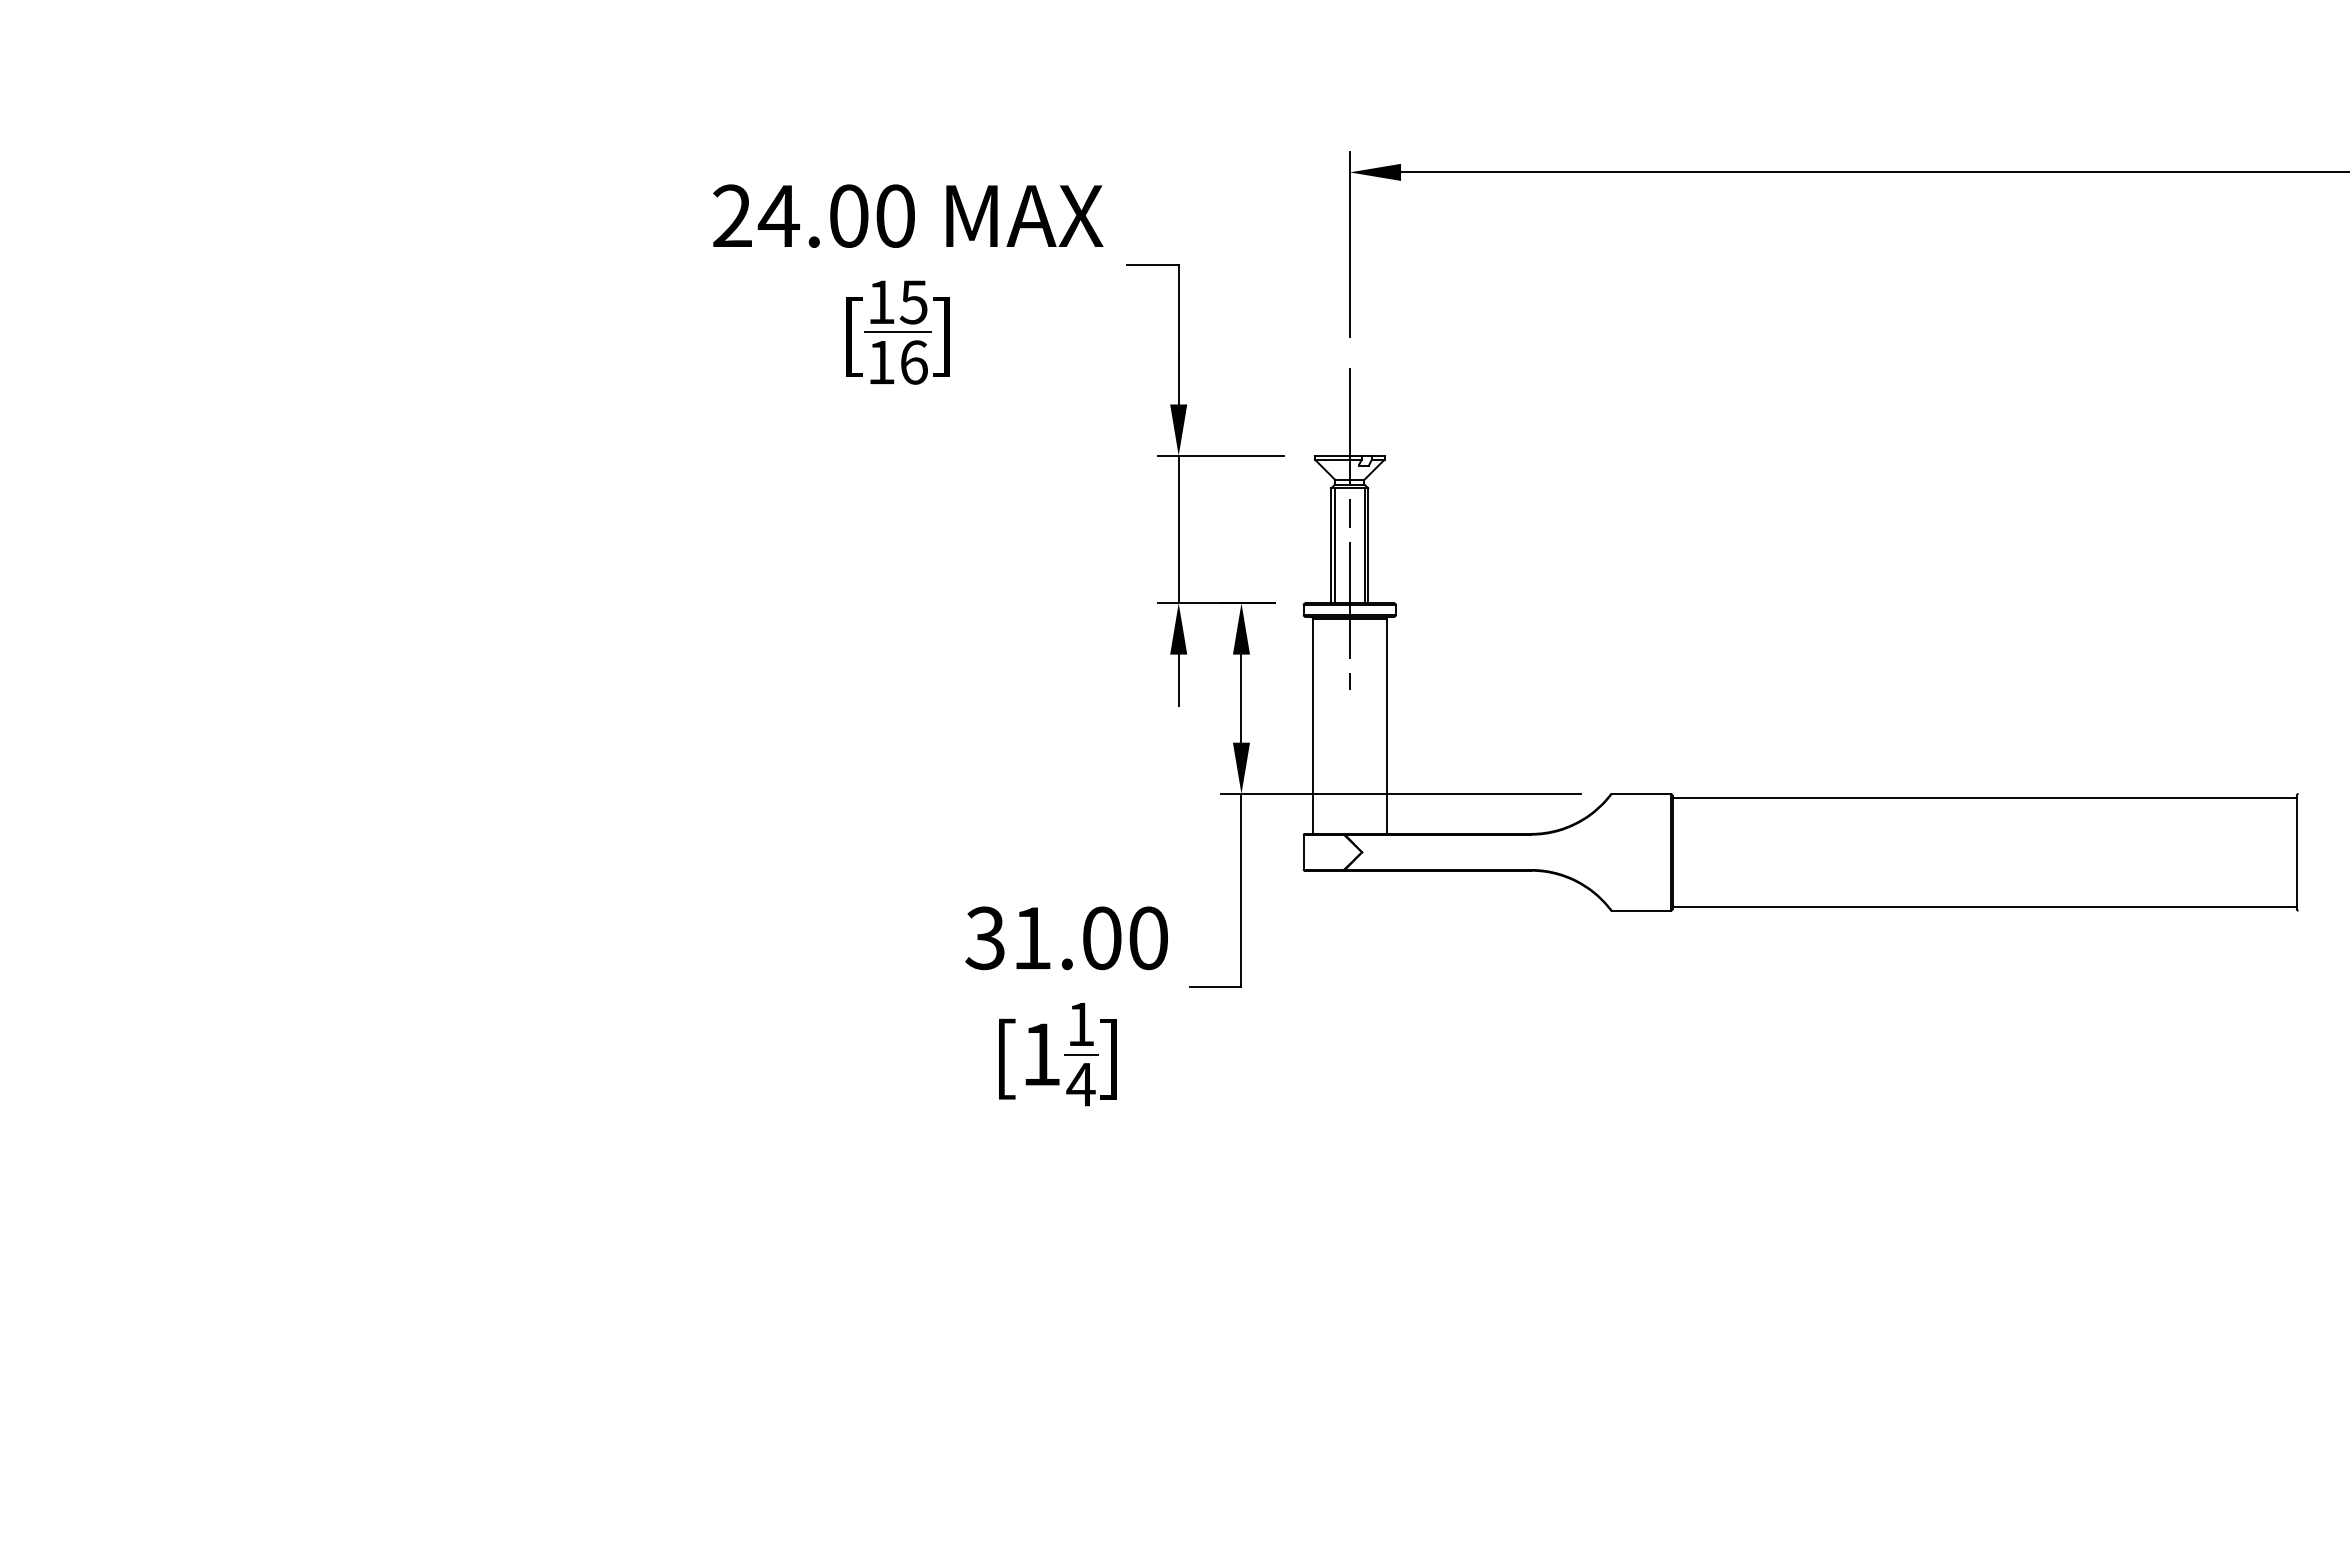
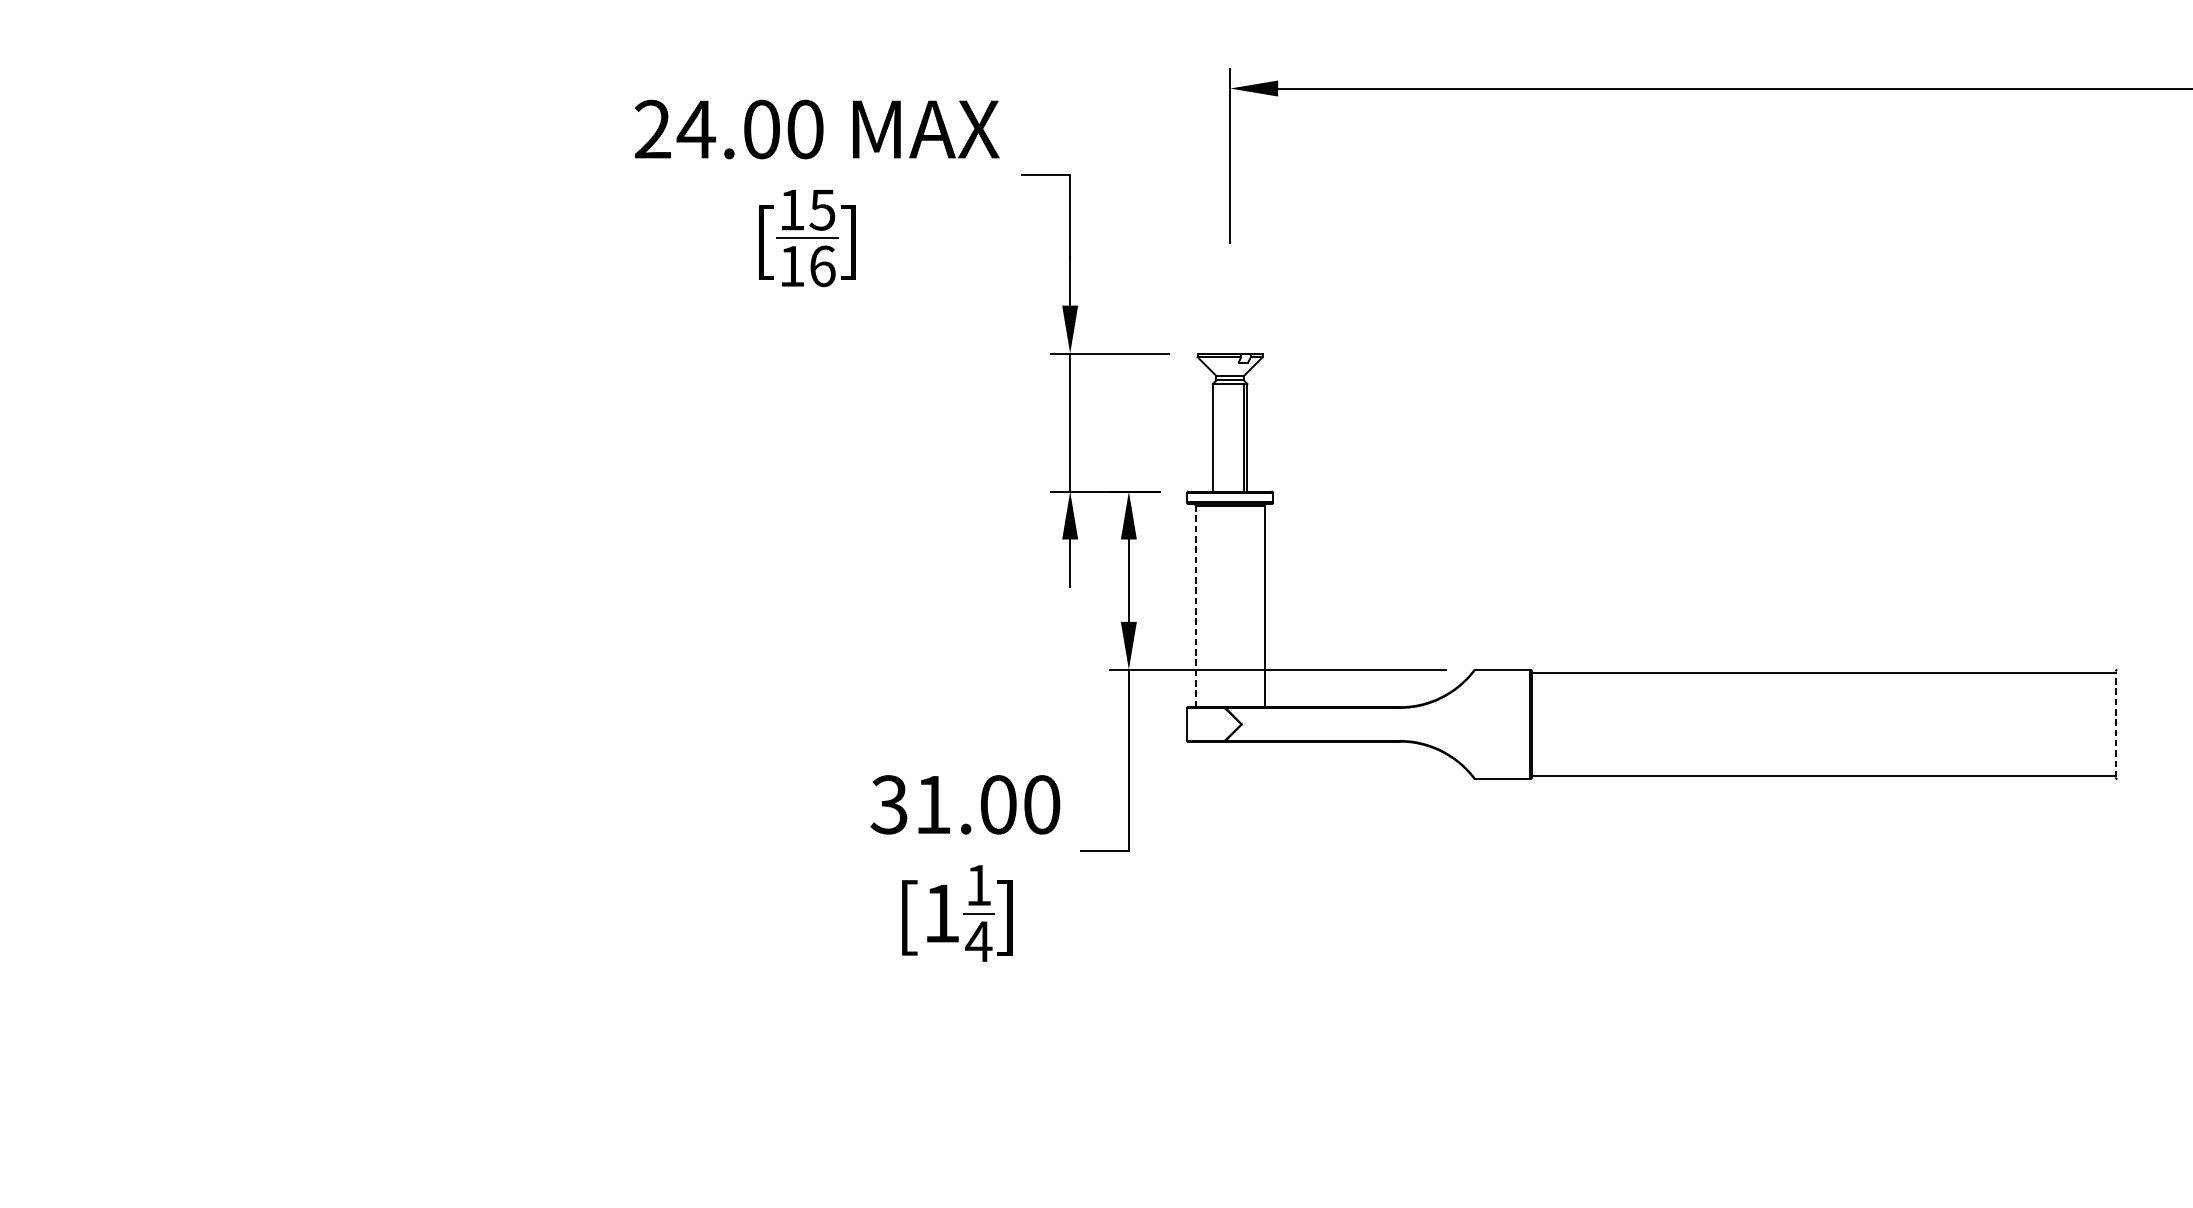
line: (1349, 528) -> (1229, 421), removed
line: (1335, 545) -> (1216, 437), removed
line: (1312, 726) -> (1195, 606), solid -> dashed
line: (2296, 852) -> (2115, 724), solid -> dashed

